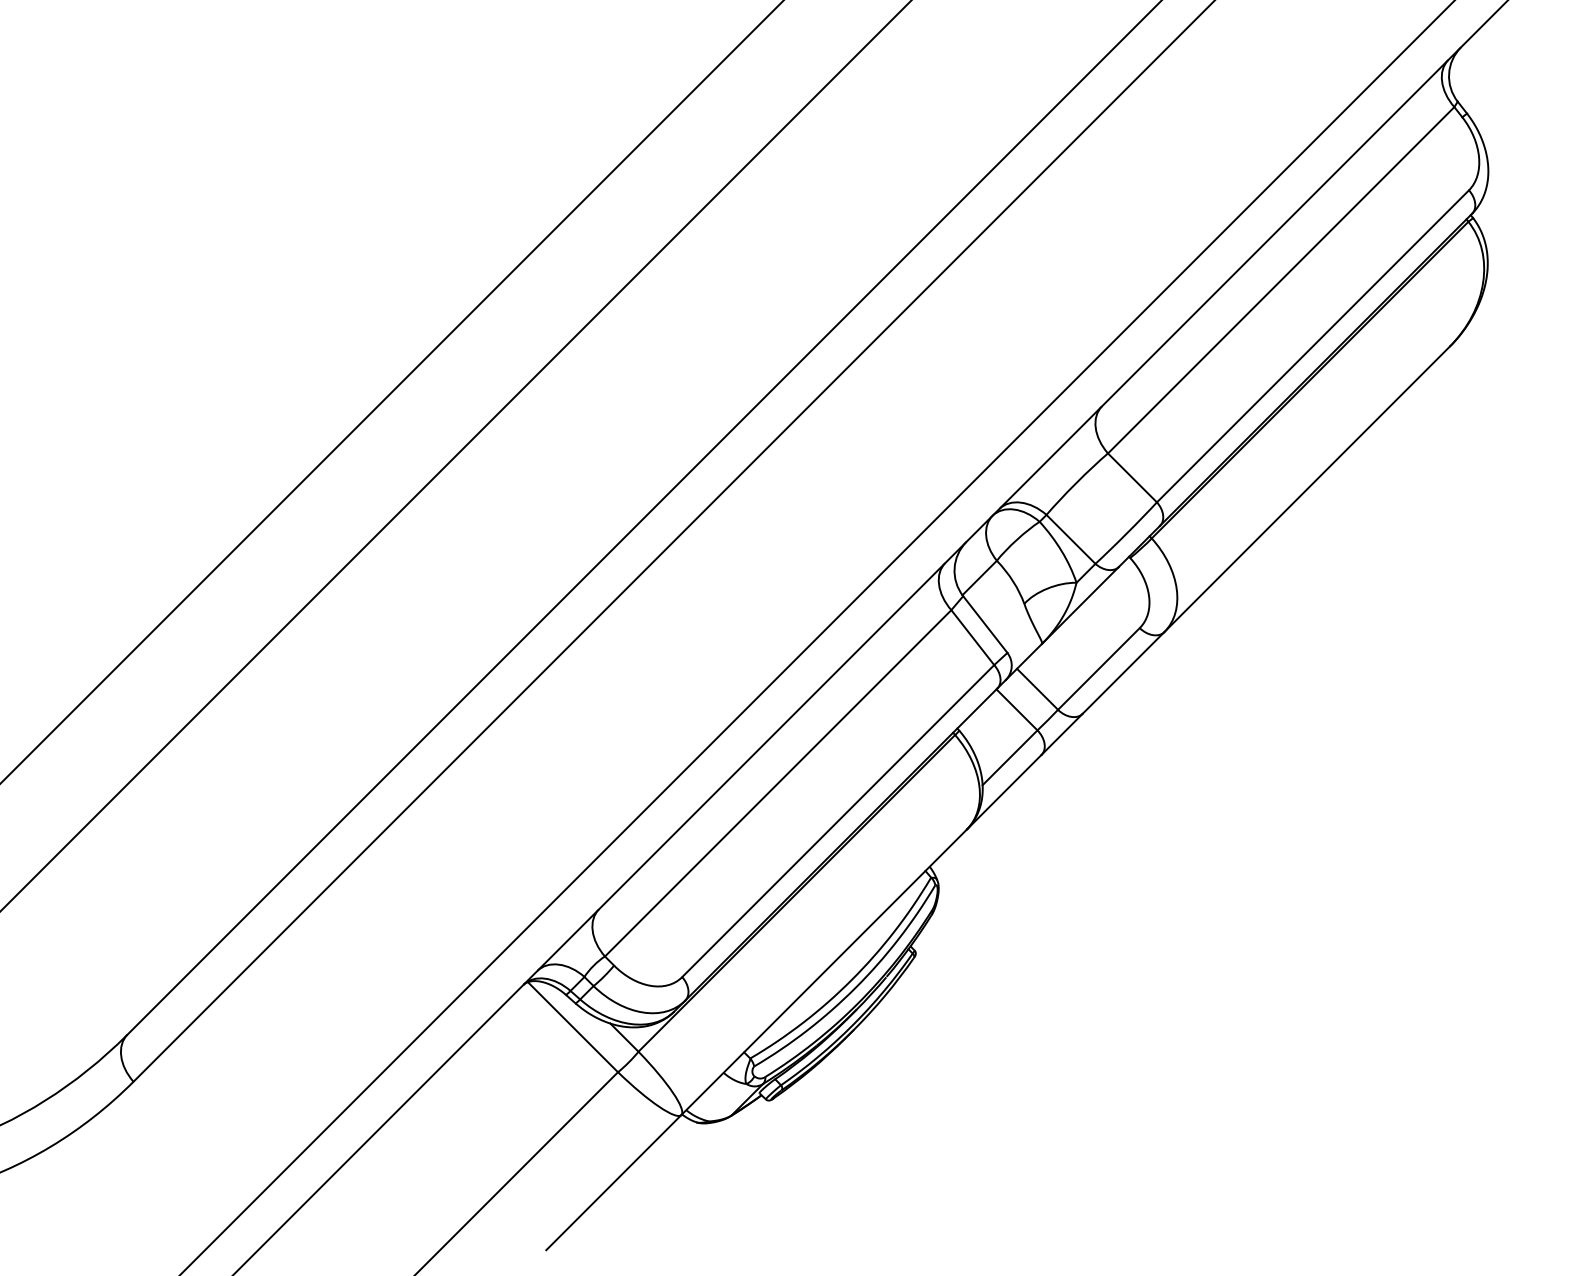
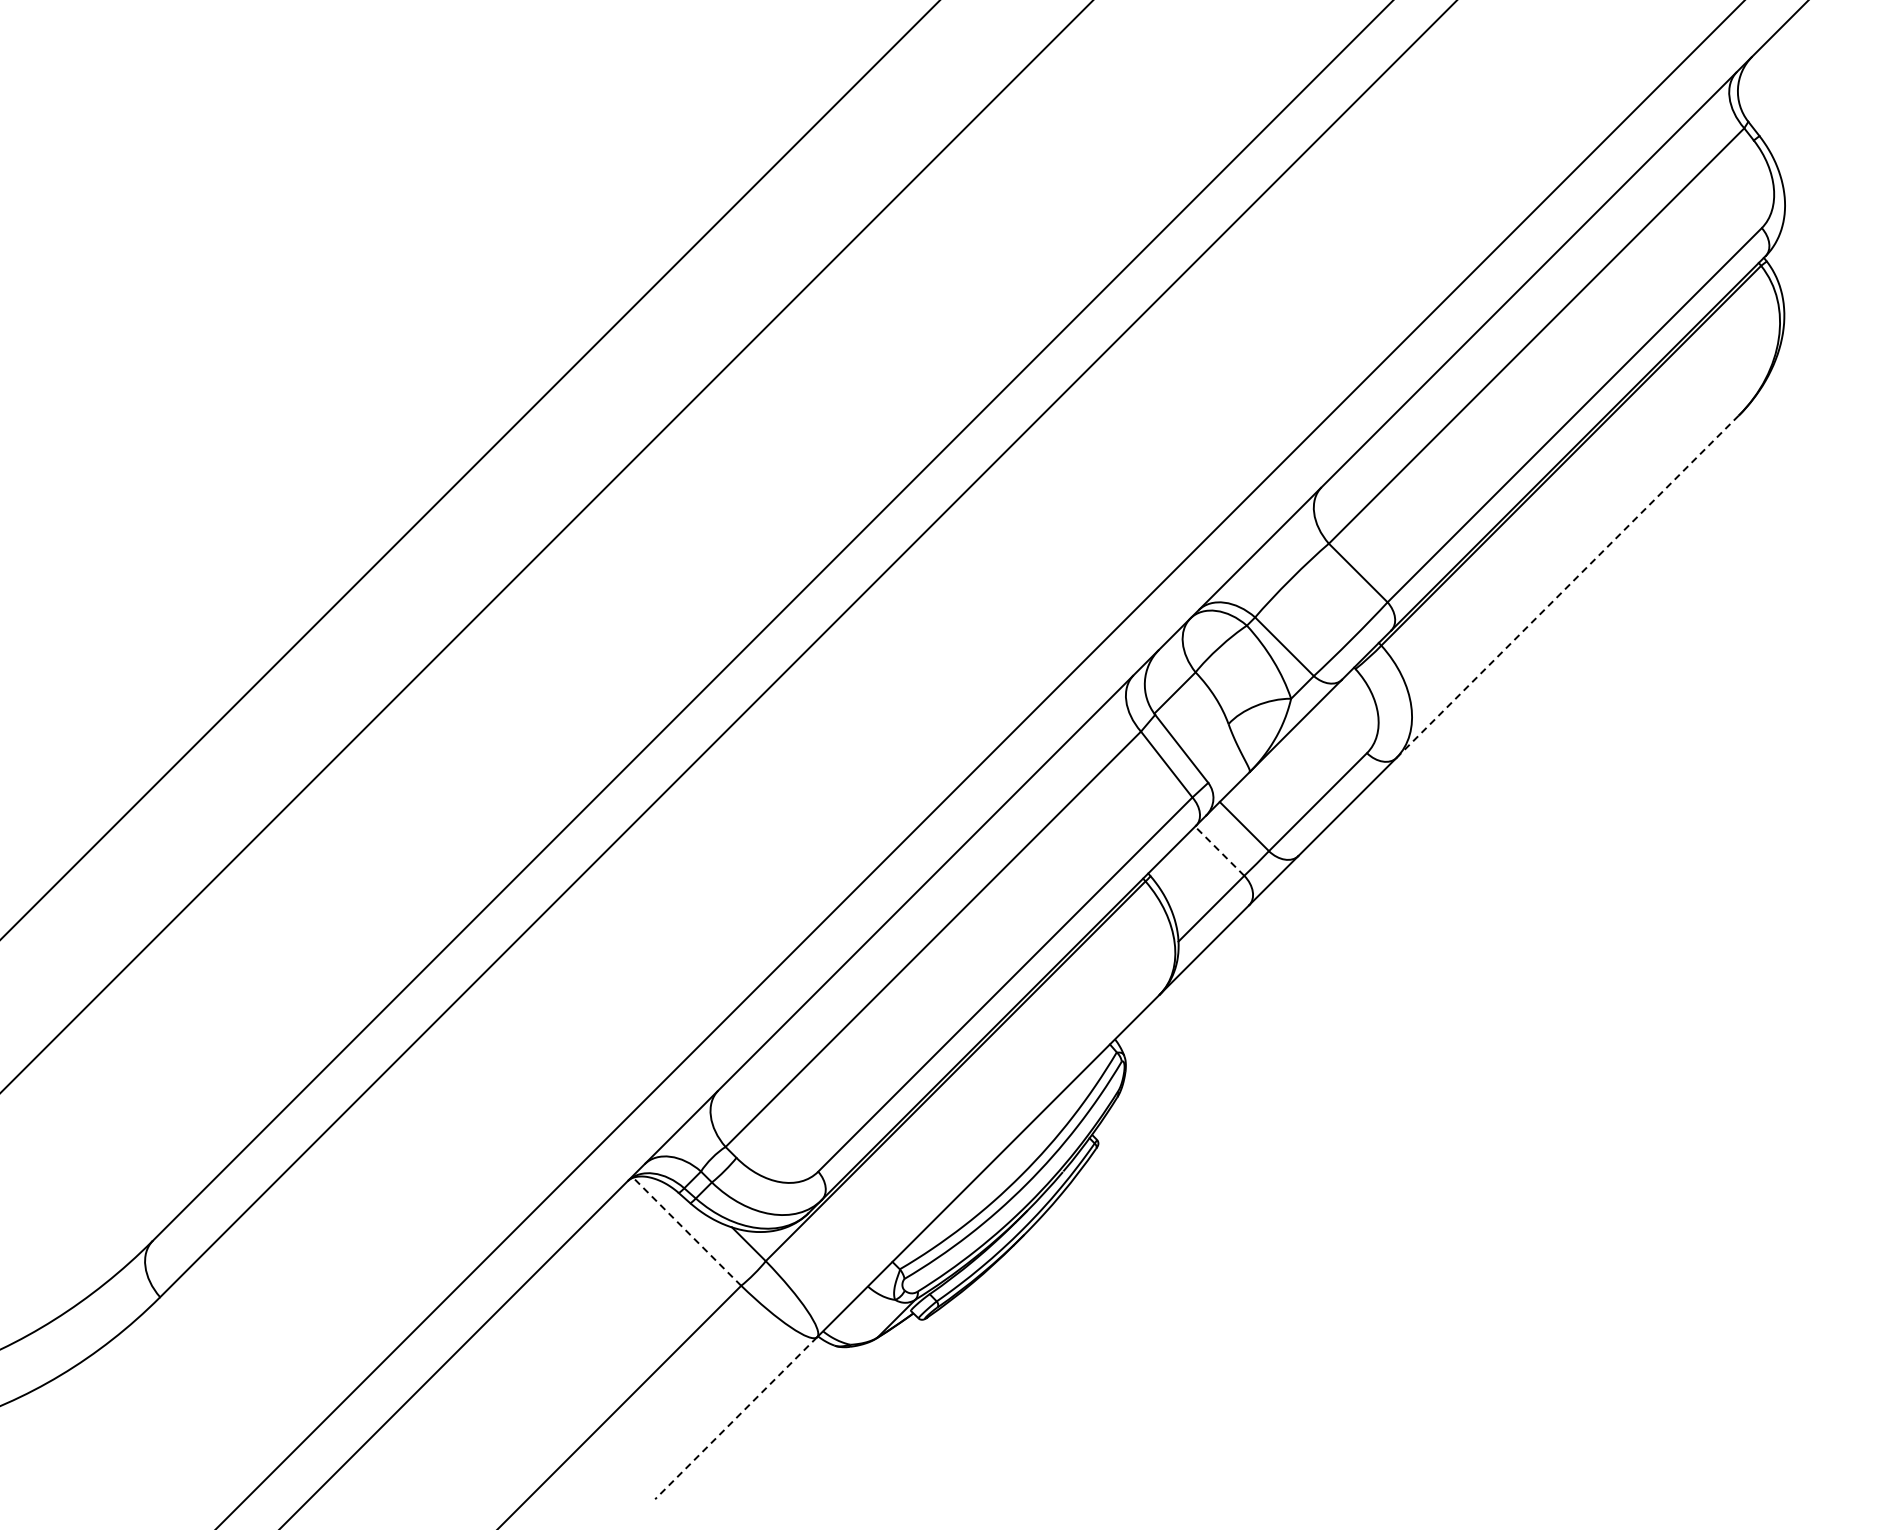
line: (1306, 490) -> (1567, 587), solid -> dashed
line: (1016, 710) -> (1219, 851), solid -> dashed
line: (572, 1026) -> (686, 1231), solid -> dashed
line: (614, 1182) -> (736, 1418), solid -> dashed

